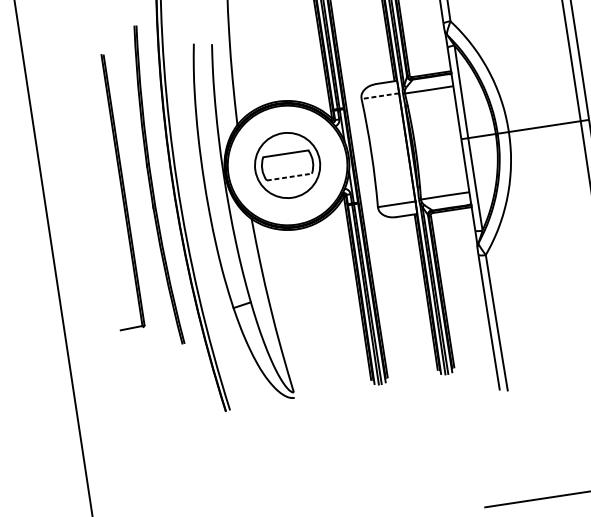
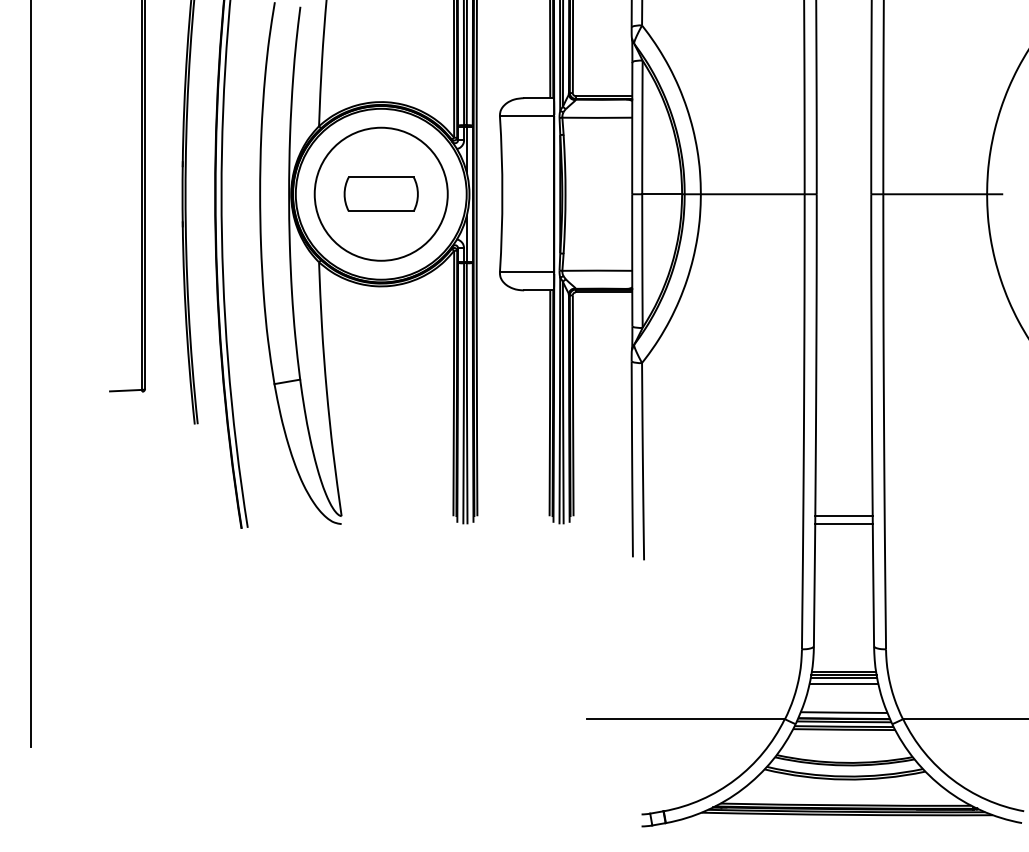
line: (380, 96) -> (526, 116), dashed -> solid
circle: (287, 165) -> (380, 193), size x1.43
line: (289, 177) -> (381, 211), dashed -> solid

